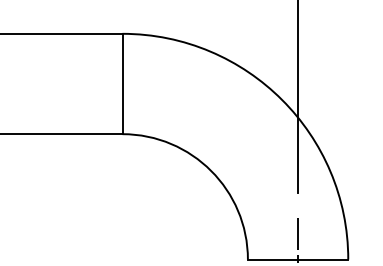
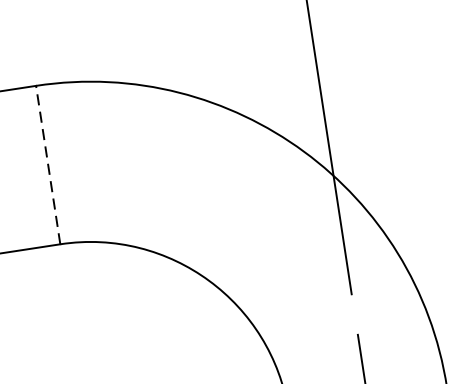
line: (122, 83) -> (48, 164), solid -> dashed

